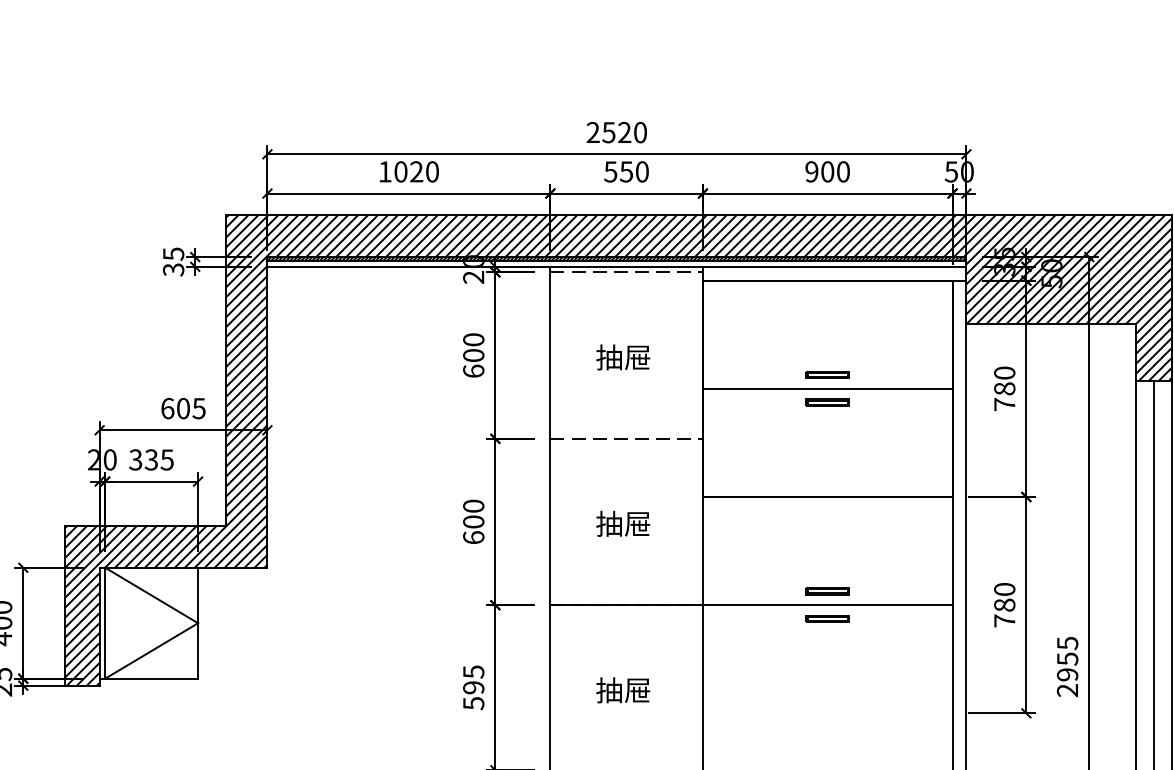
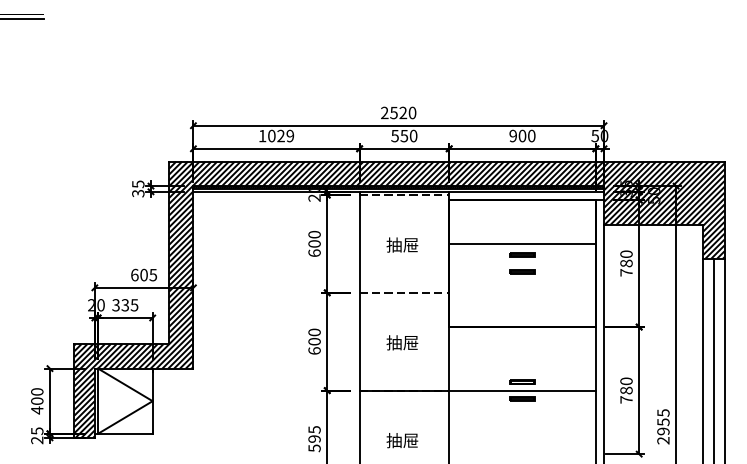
text: (432, 172) -> (290, 136), 1020 -> 1029
line: (827, 388) -> (522, 243), moved

